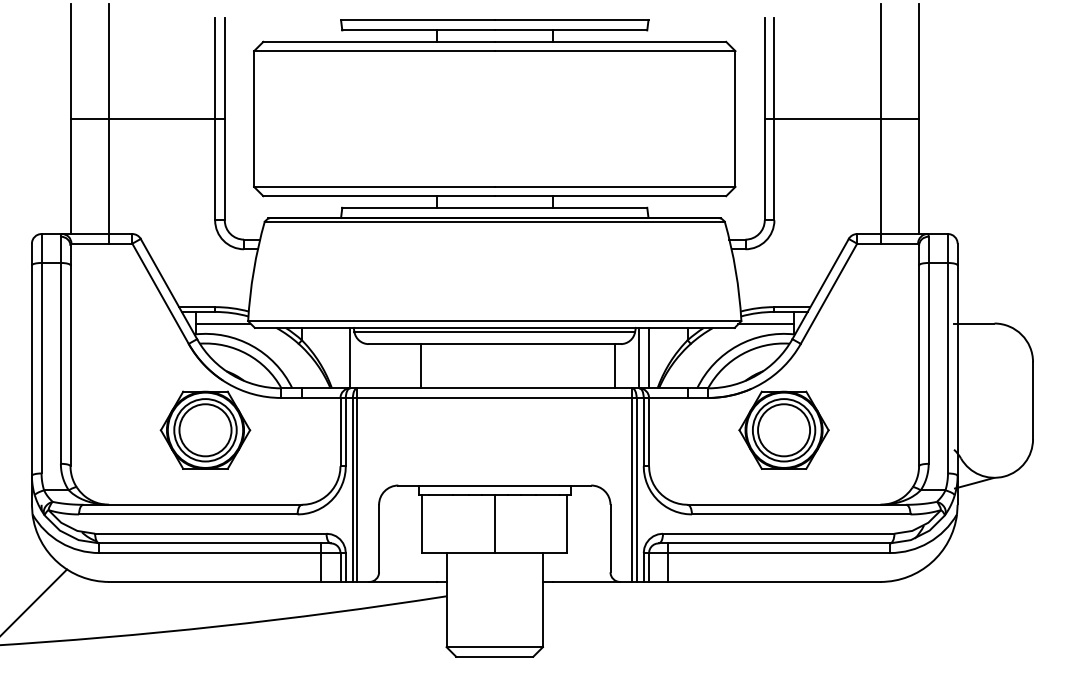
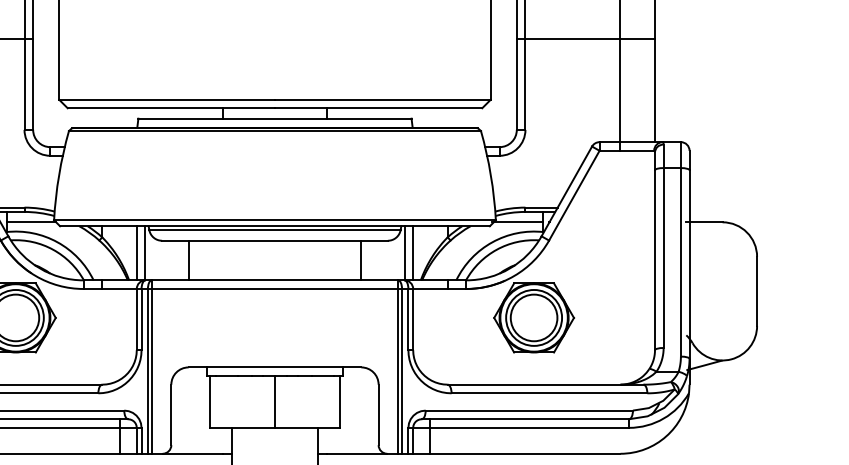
line: (340, 357) -> (136, 252), added
line: (421, 366) -> (188, 260), moved
line: (615, 366) -> (361, 260), moved

